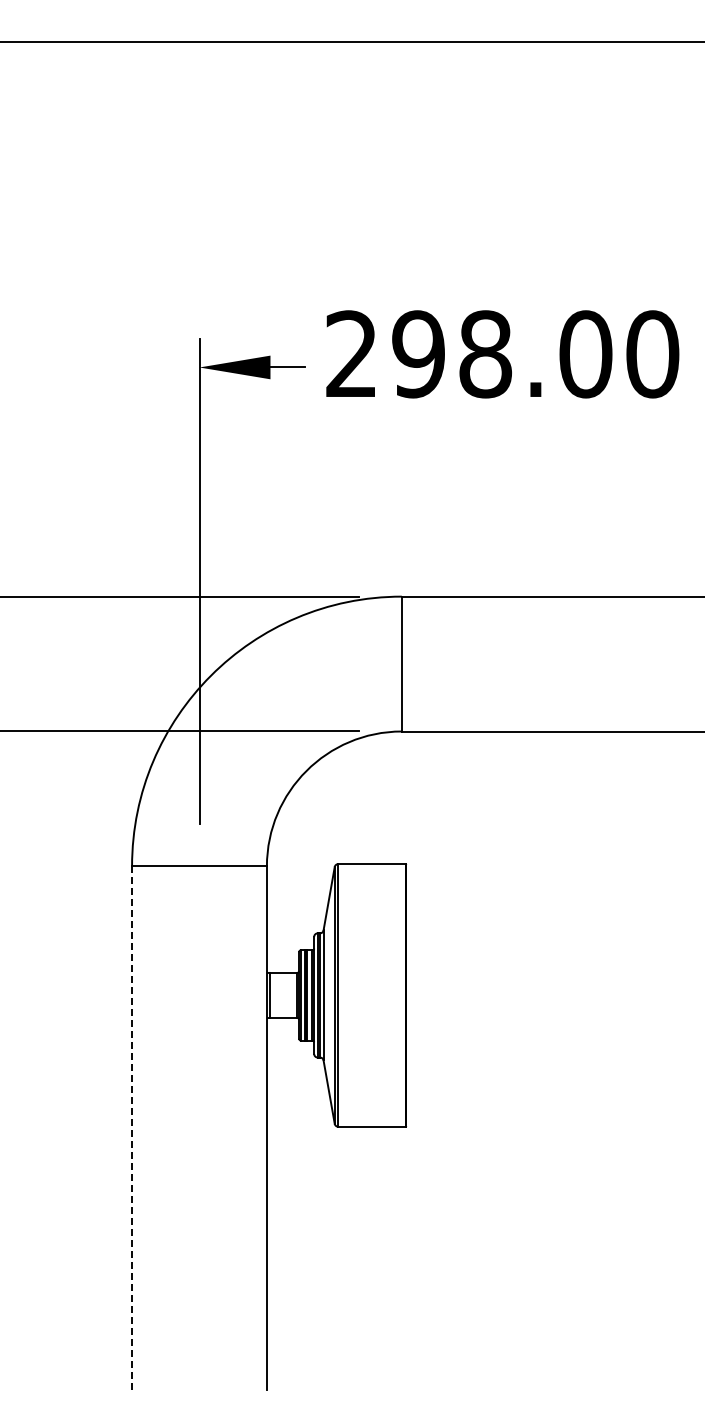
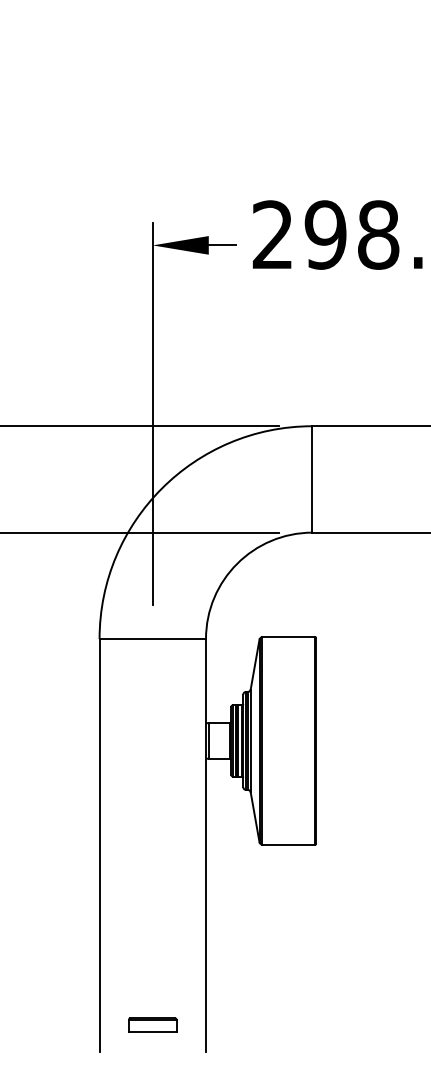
line: (132, 1128) -> (99, 845), dashed -> solid
part: (199, 1355) -> (152, 1025), added

